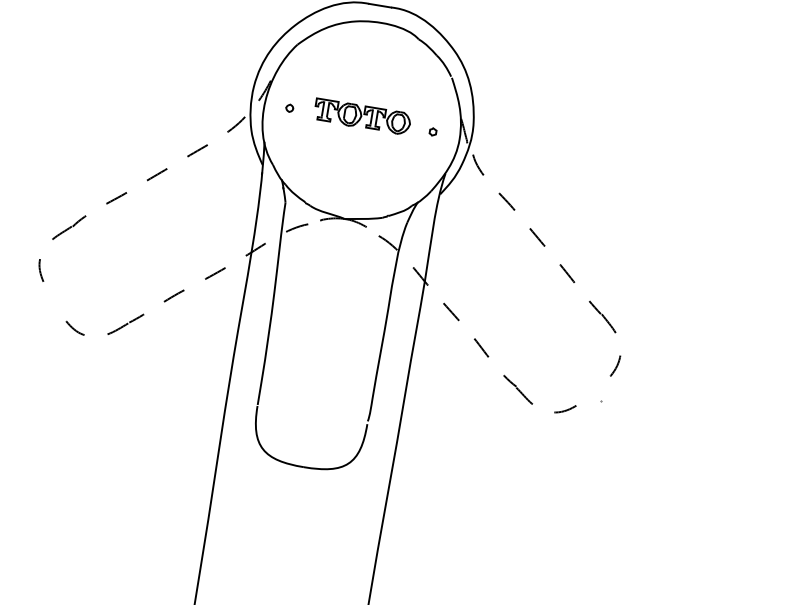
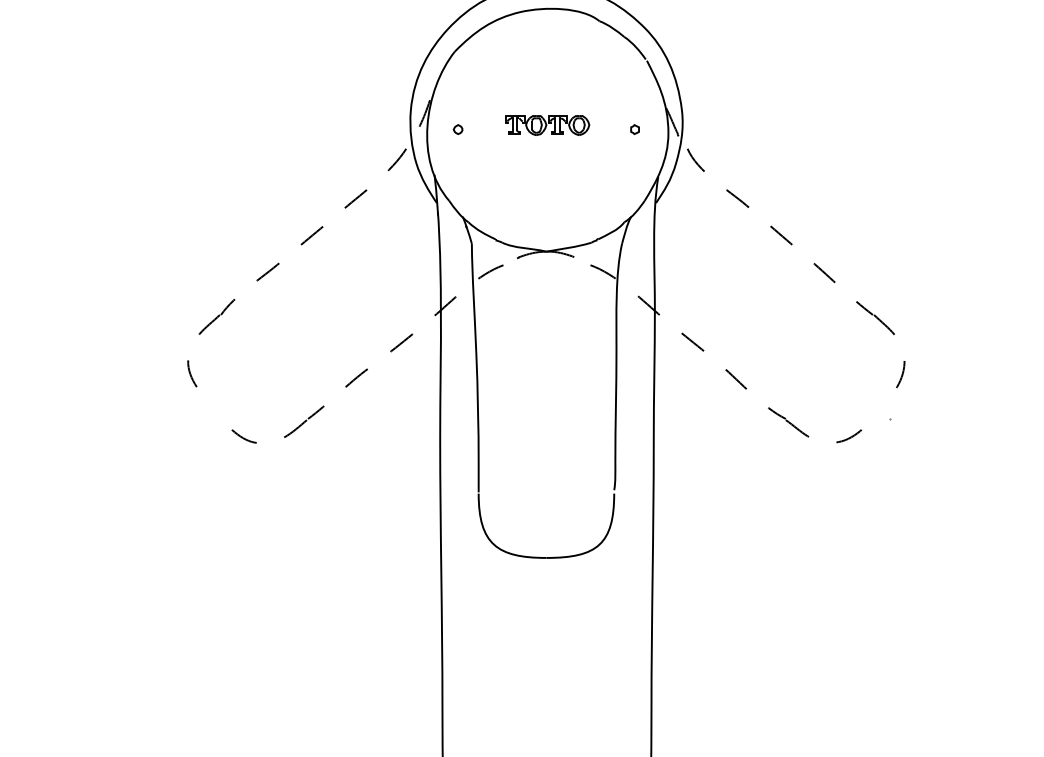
part: (362, 116) -> (547, 125), size x0.71

